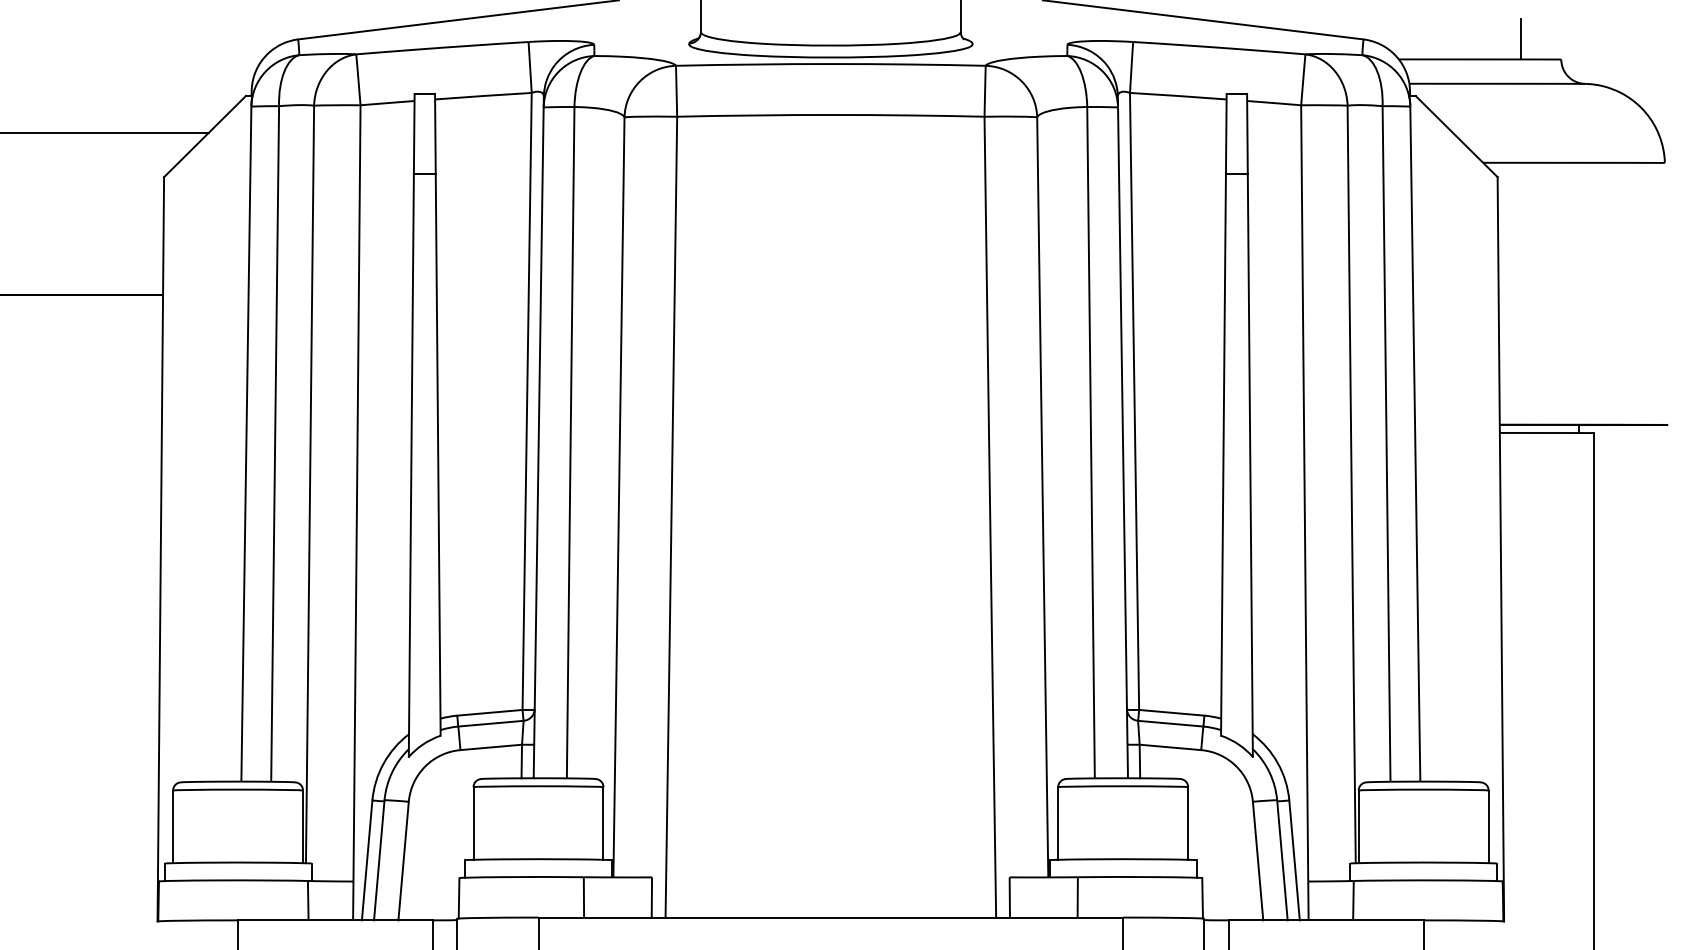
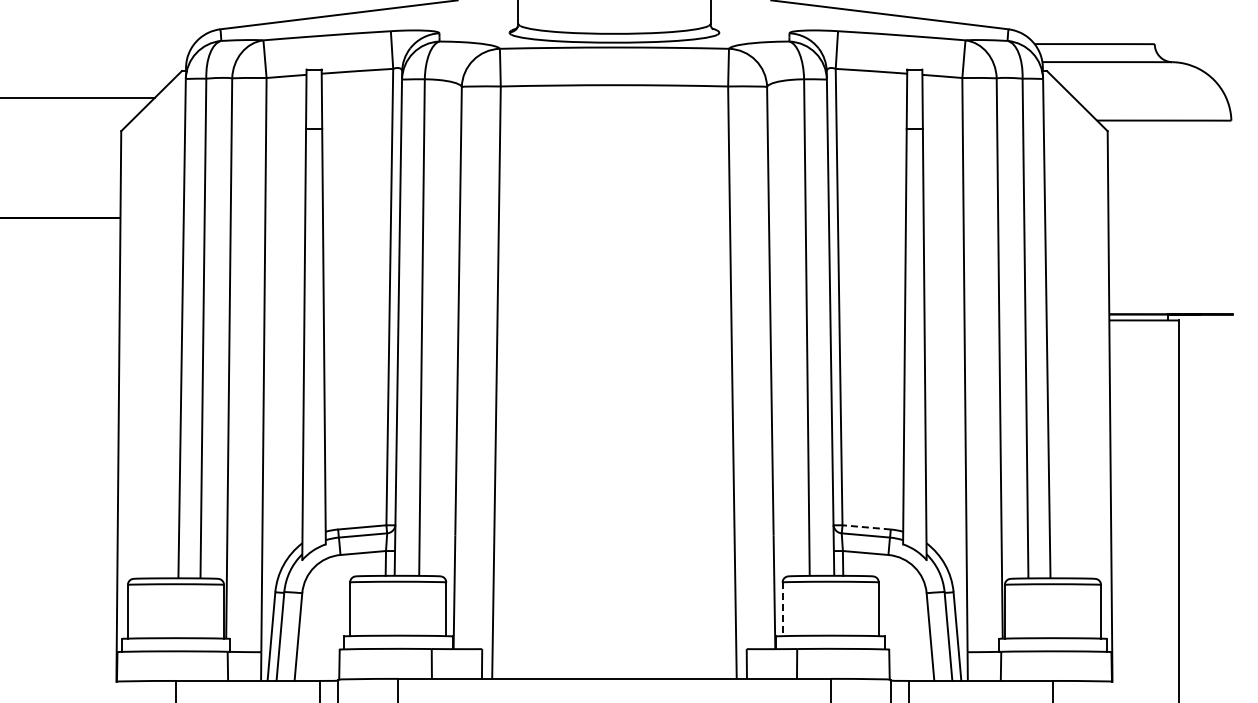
line: (1520, 39) -> (1124, 29), removed
line: (1171, 712) -> (866, 527), solid -> dashed
line: (1058, 823) -> (782, 609), solid -> dashed

